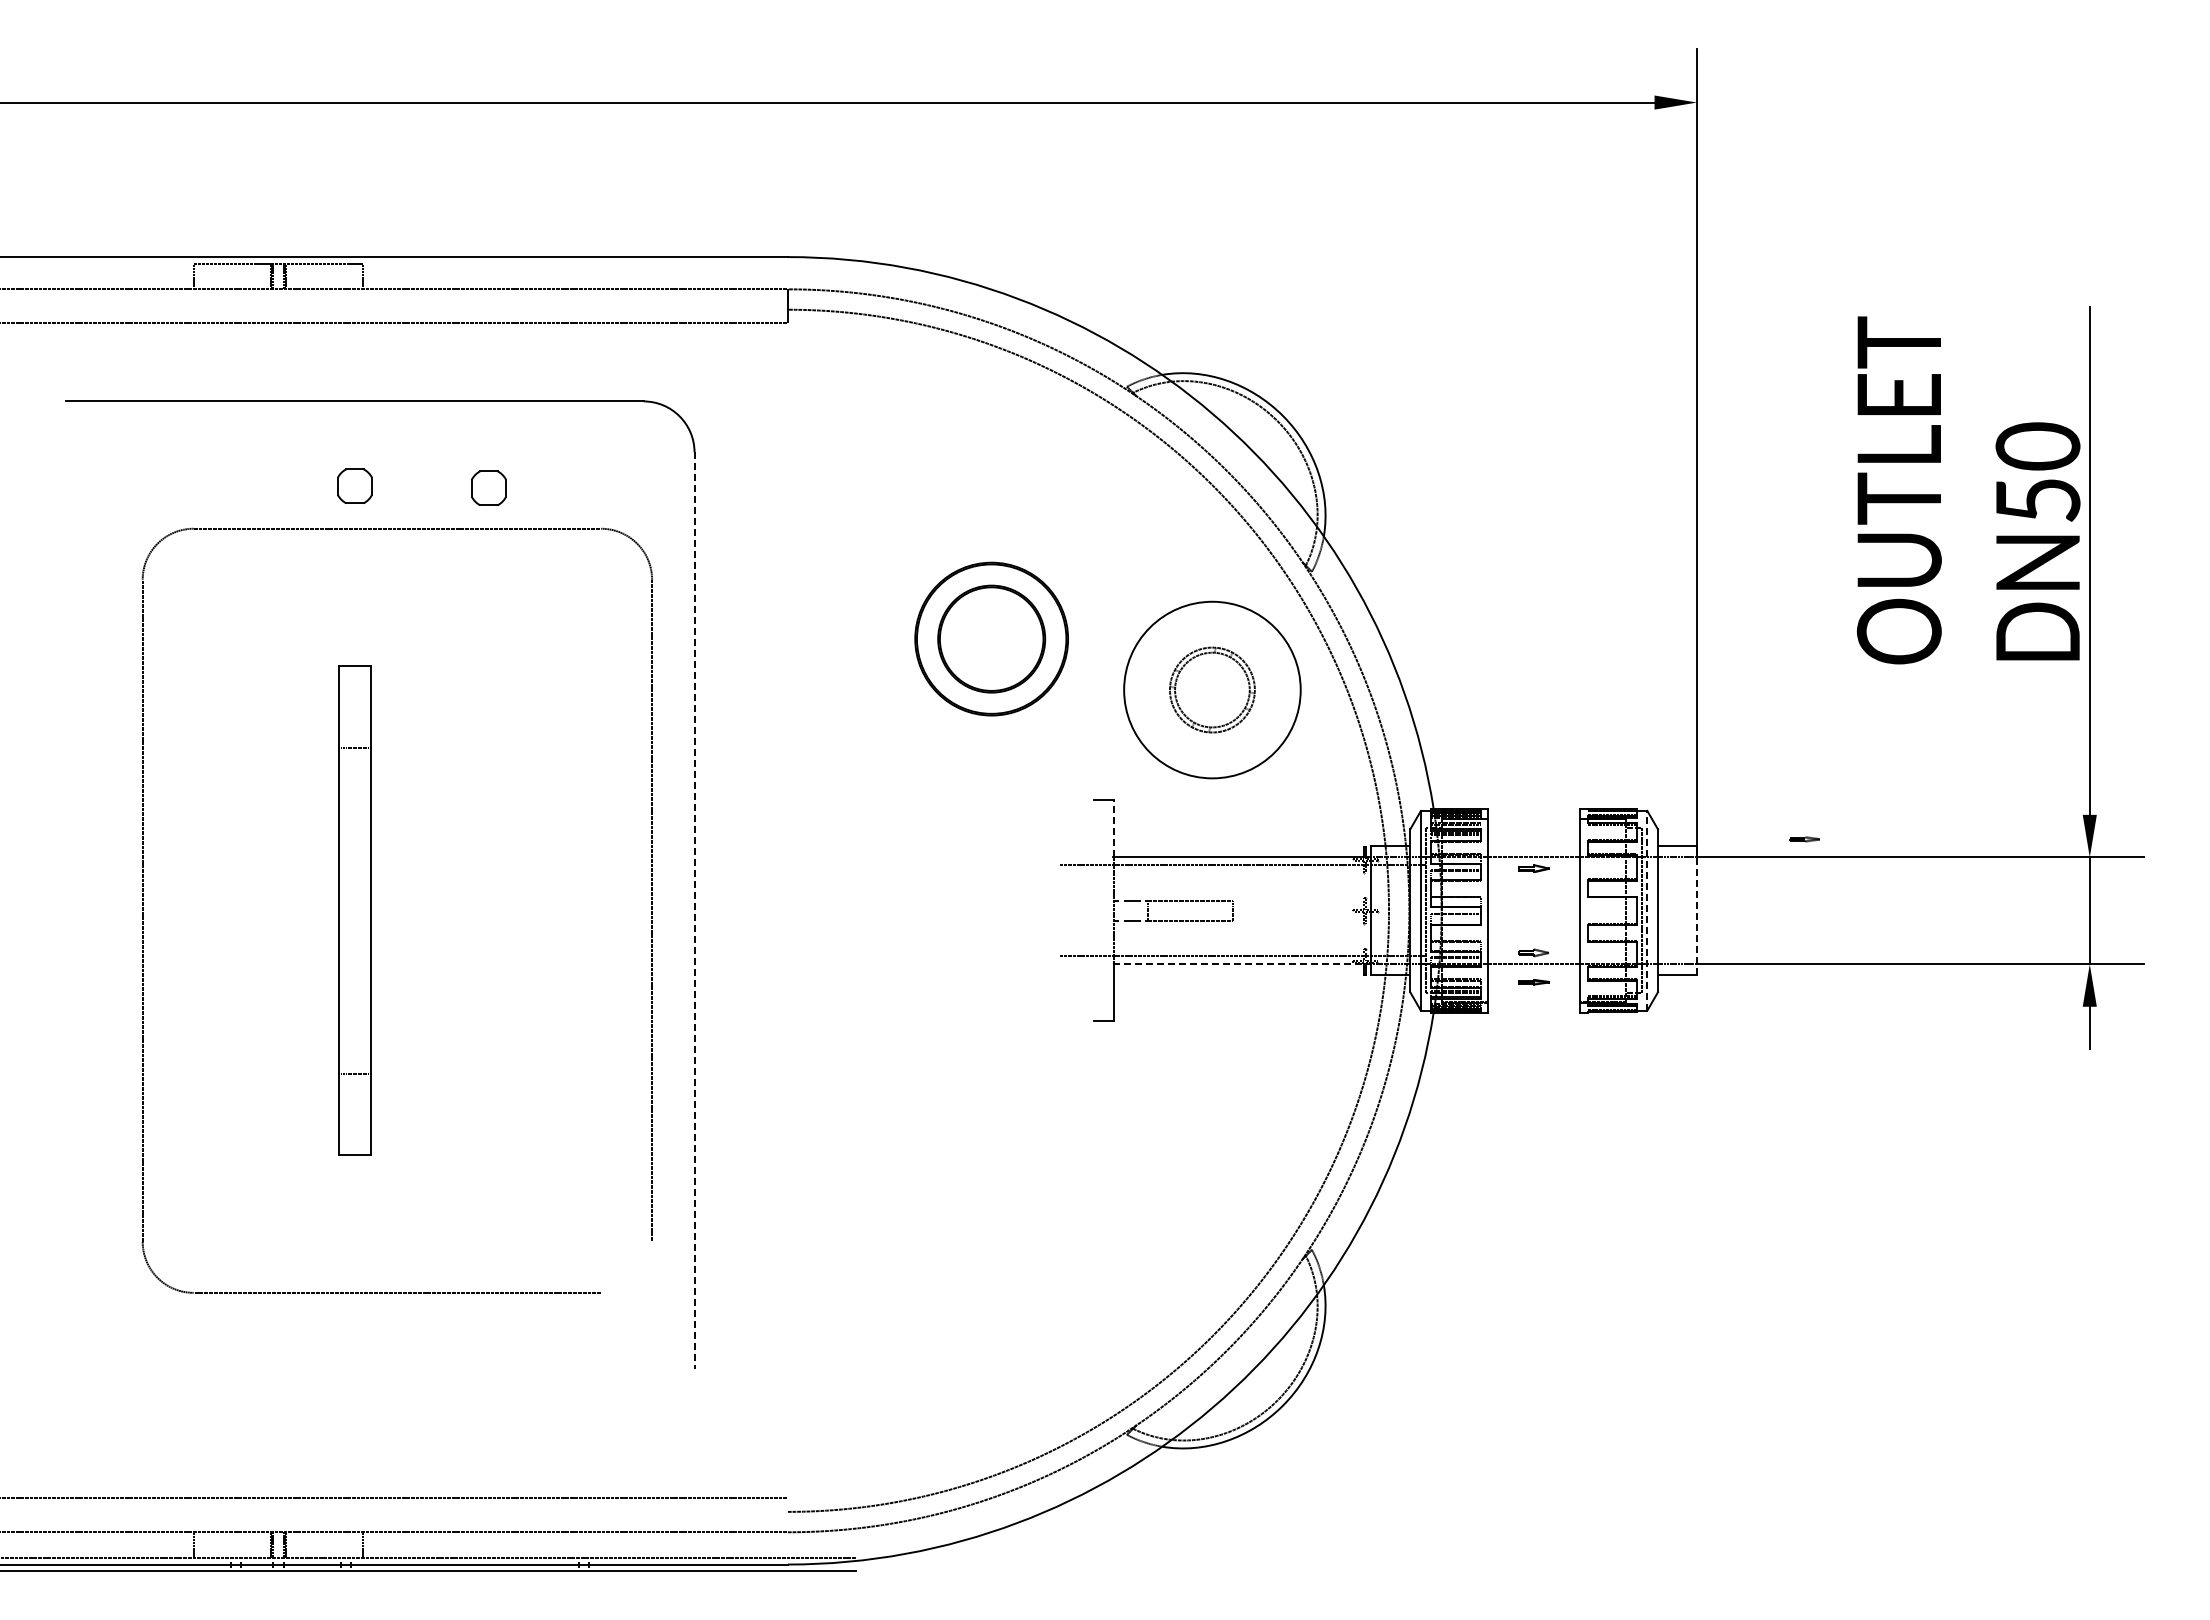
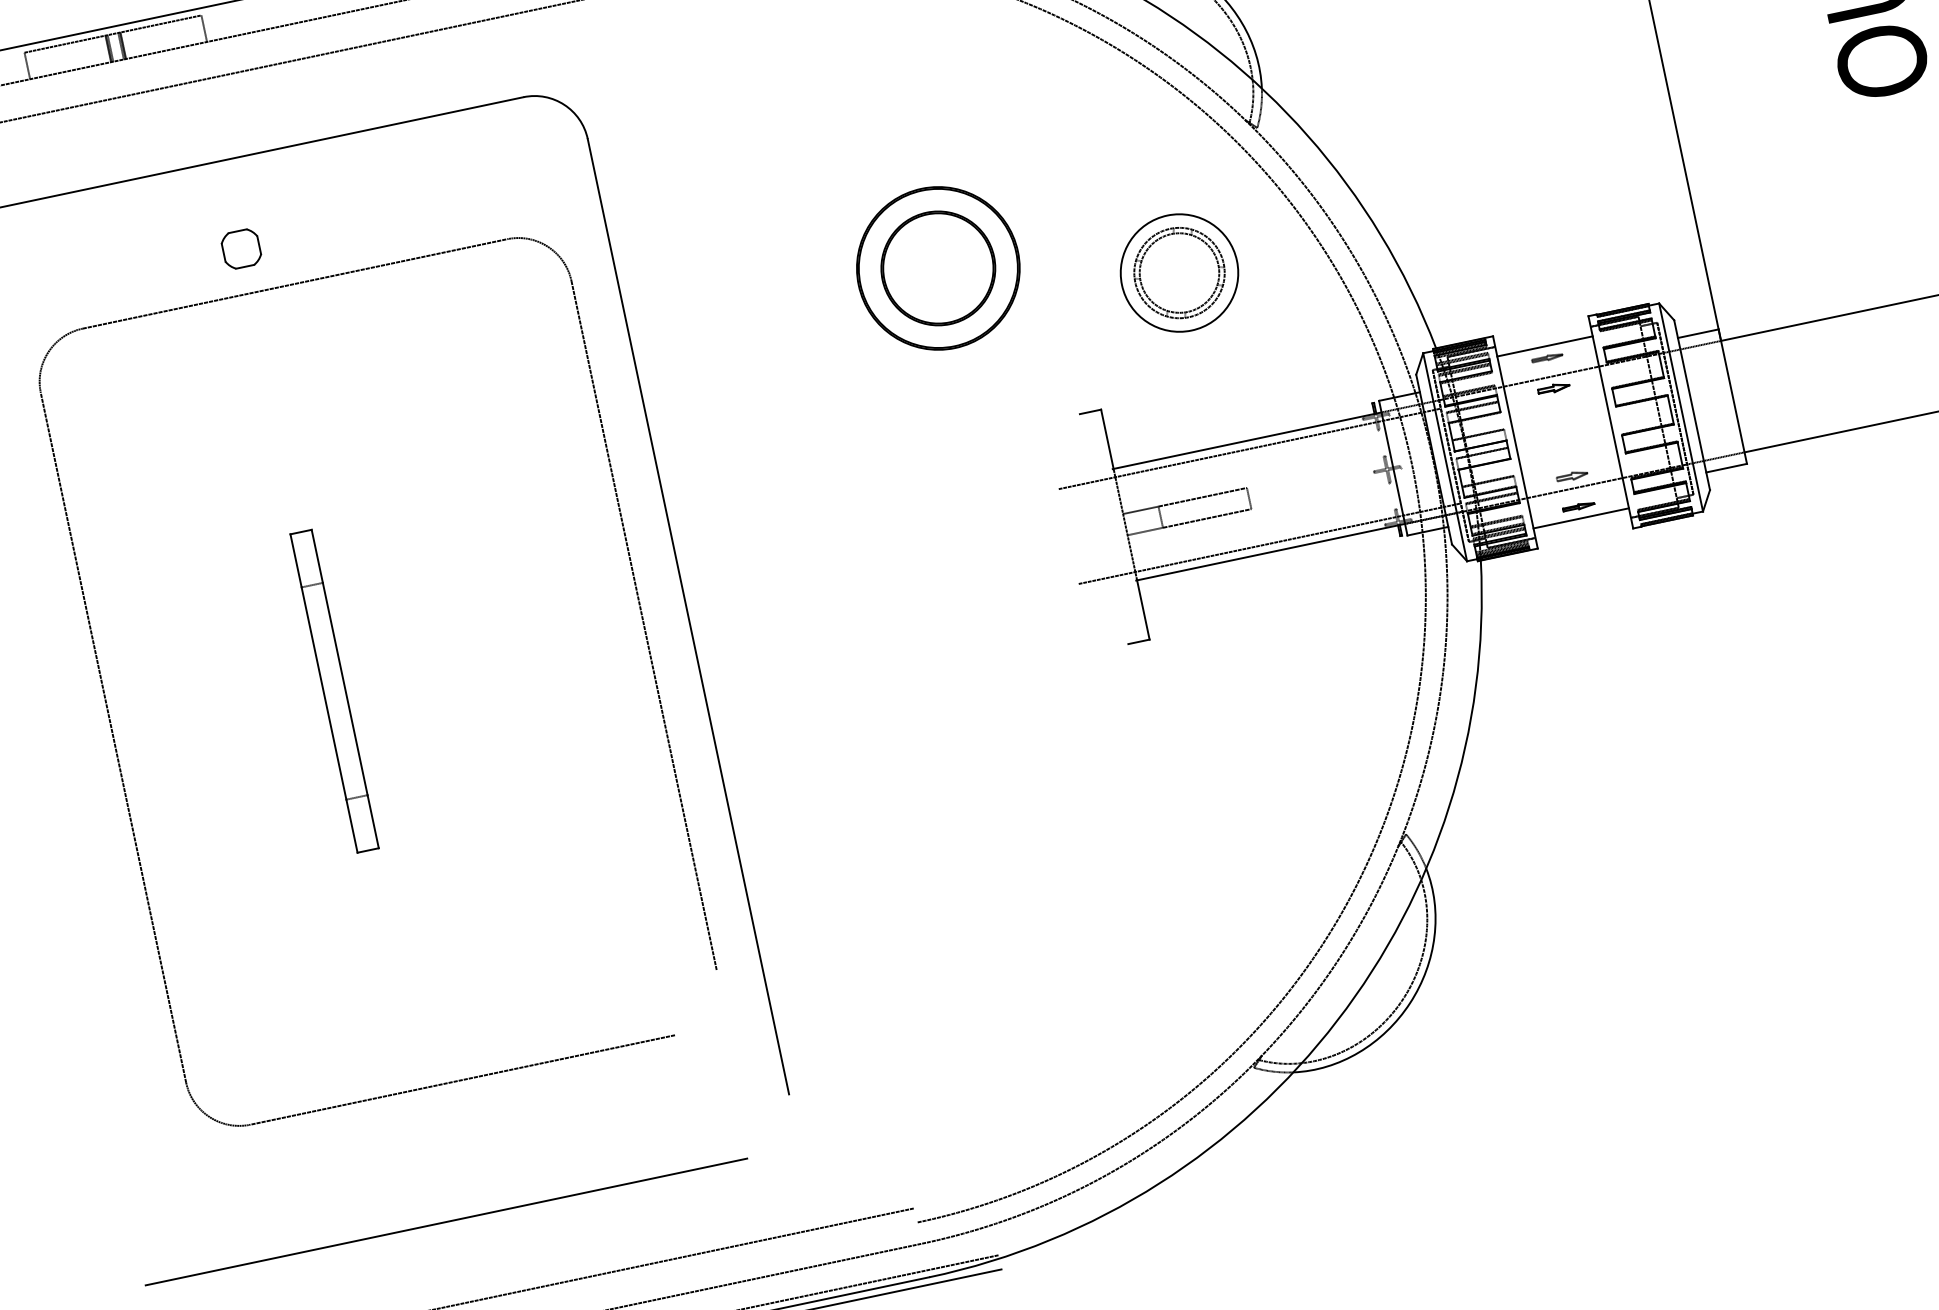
part: (488, 487) -> (380, 220), removed
circle: (1212, 689) -> (1179, 272), size x0.62
line: (1113, 828) -> (1106, 438), dashed -> solid
line: (1533, 828) -> (1544, 346), added
part: (1804, 839) -> (1546, 358), moved
part: (354, 910) -> (334, 691), size x0.62
line: (1647, 910) -> (1681, 407), dashed -> solid
line: (1697, 910) -> (1733, 396), dashed -> solid
line: (694, 911) -> (688, 617), dashed -> solid
line: (1242, 964) -> (1271, 552), dashed -> solid
line: (1533, 993) -> (1580, 518), added
line: (354, 1419) -> (445, 1221), added

